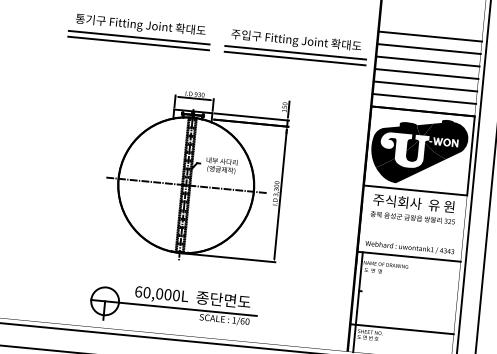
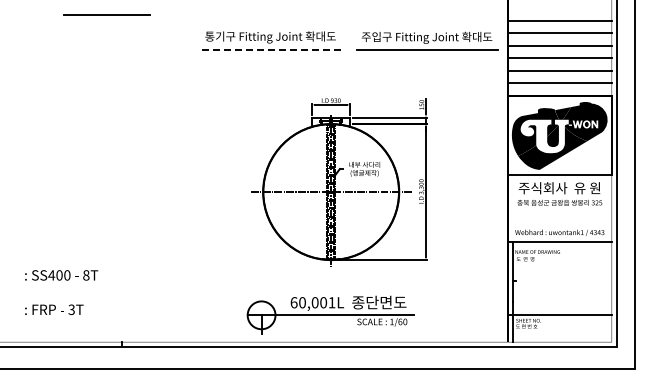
line: (139, 37) -> (270, 49), solid -> dashed
line: (137, 43) -> (269, 55), removed
line: (295, 58) -> (427, 55), removed
text: (175, 295) -> (331, 302), 60,000L -> 60,001L

